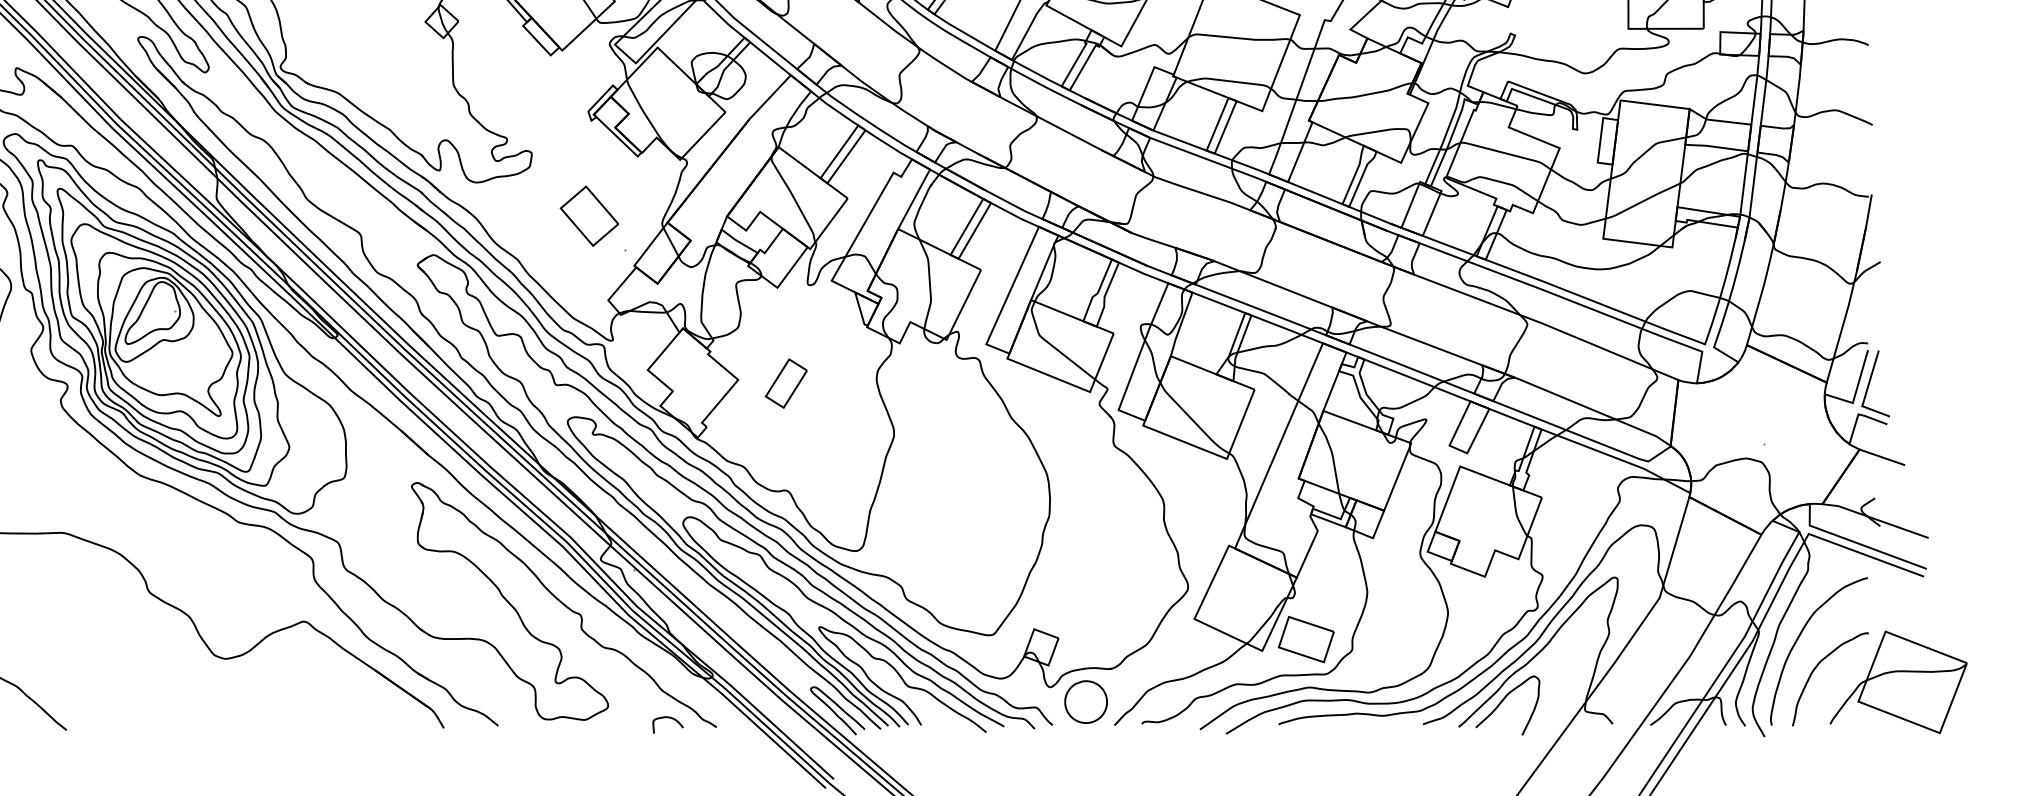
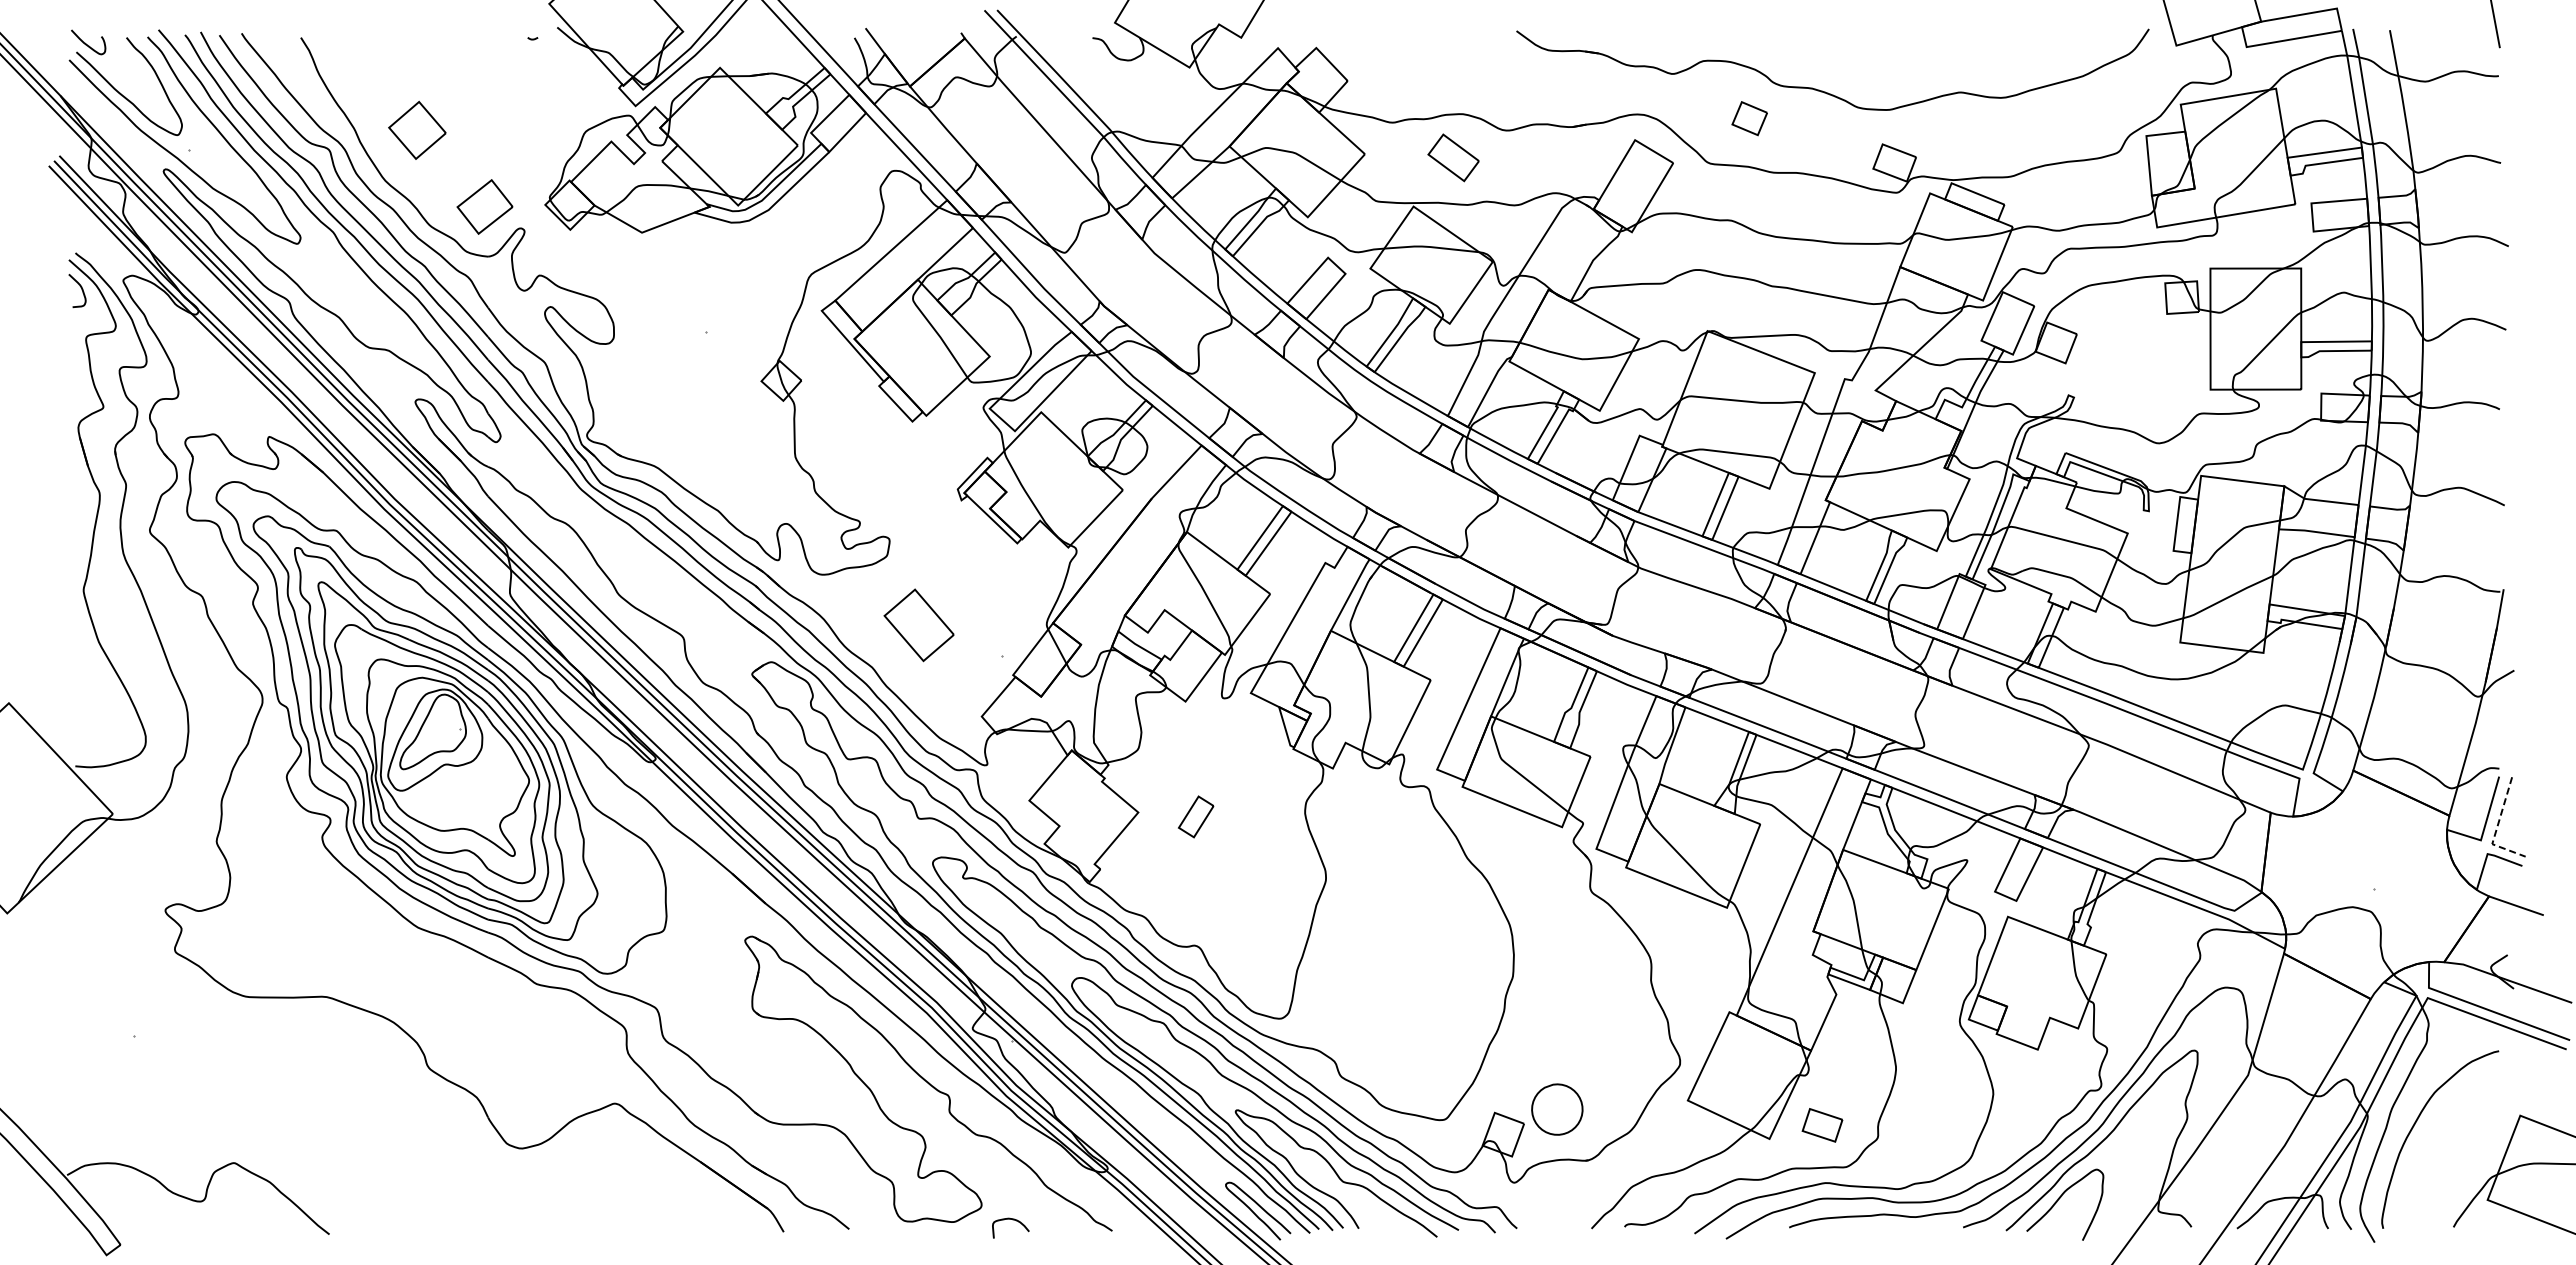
part: (588, 216) -> (918, 625), moved
part: (785, 383) -> (1195, 816), size x0.7
line: (1865, 393) -> (2496, 828), solid -> dashed
part: (1306, 639) -> (1822, 1125), size x0.6
curve: (1816, 668) -> (2436, 1160), removed
part: (1086, 702) -> (1557, 1109), moved
curve: (669, 718) -> (1012, 1220), moved

